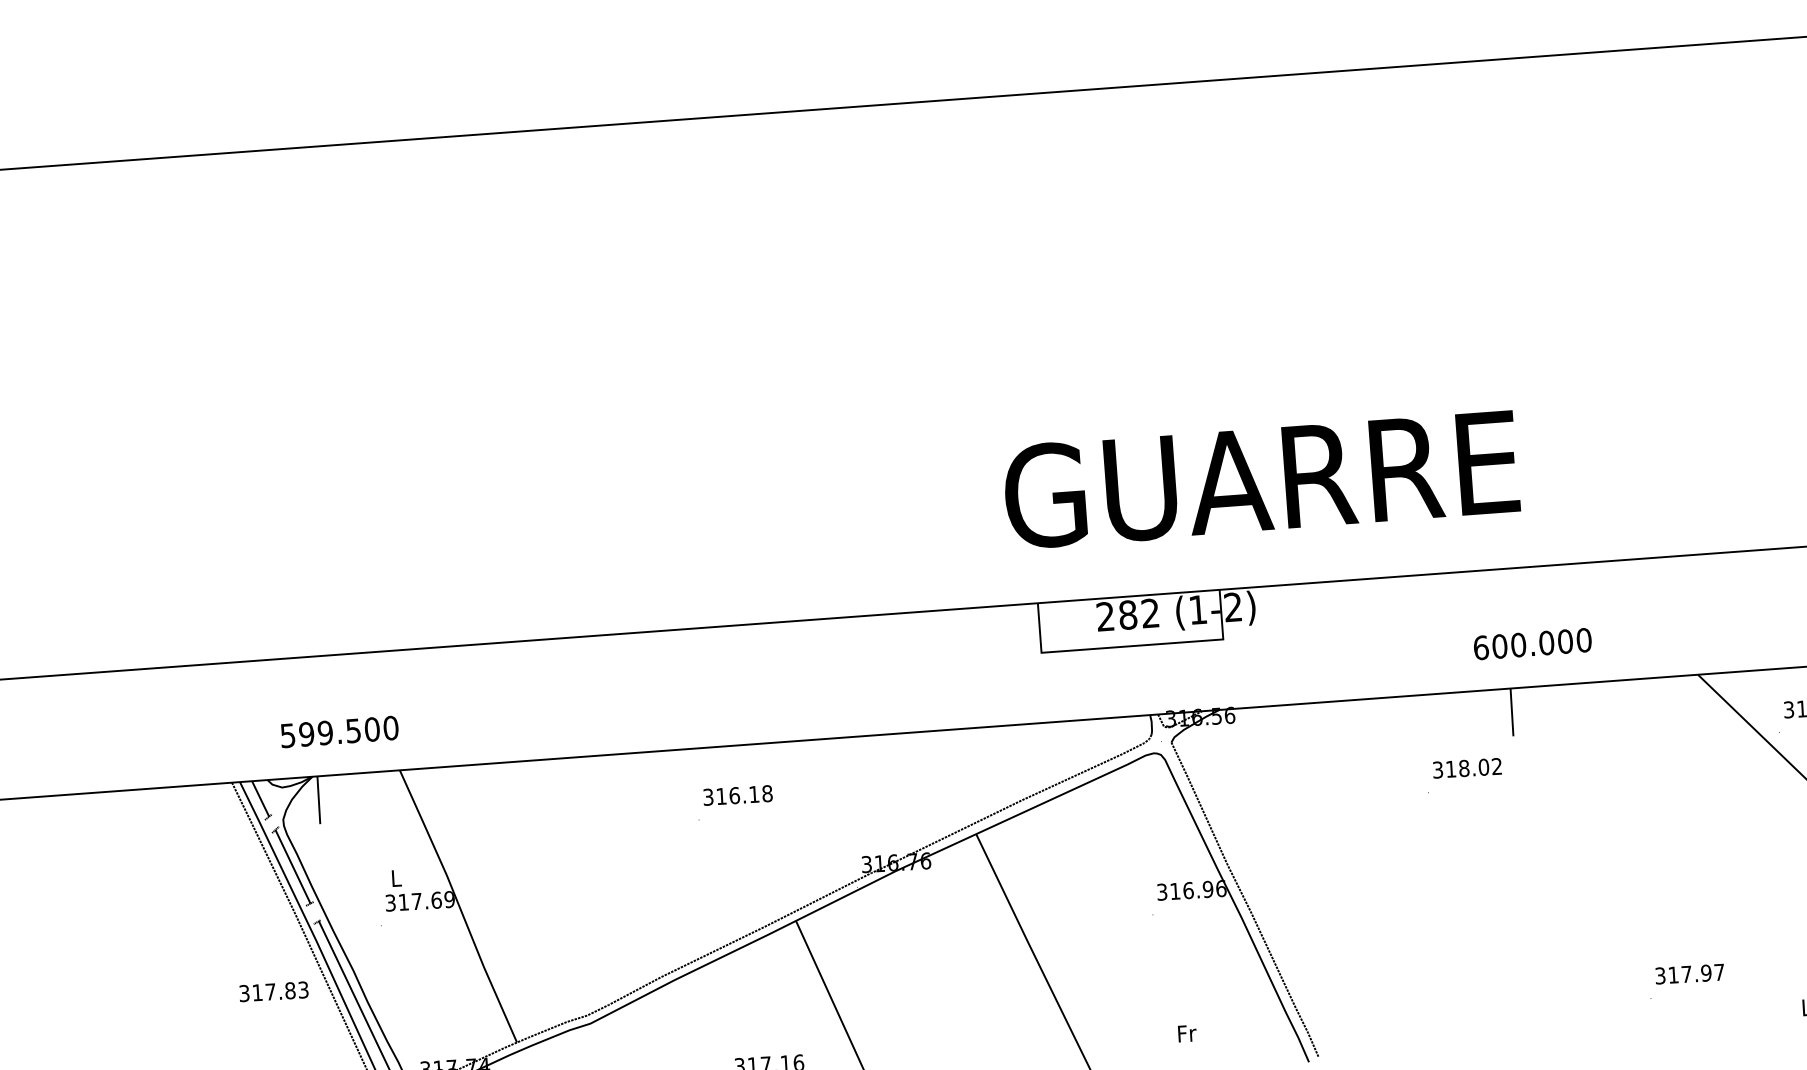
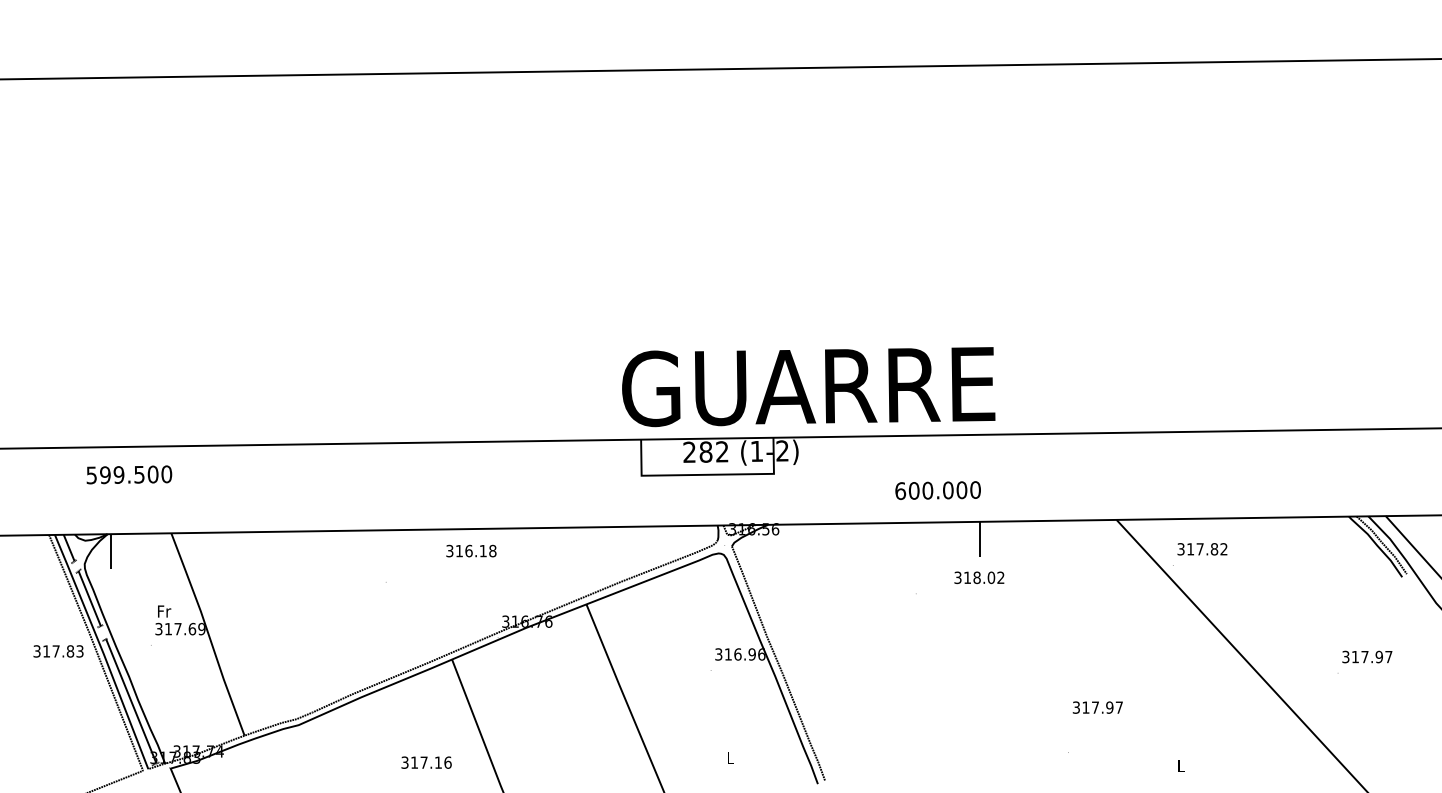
text: (1261, 480) -> (808, 387), moved
text: (1531, 644) -> (937, 490), moved
text: (339, 731) -> (129, 474), moved
text: (1467, 767) -> (979, 577), moved
text: (738, 794) -> (471, 550), moved
text: (396, 878) -> (164, 611), L -> Fr
text: (1689, 973) -> (1097, 707), moved
text: (273, 991) -> (58, 651), moved
text: (1186, 1034) -> (730, 758), Fr -> L

